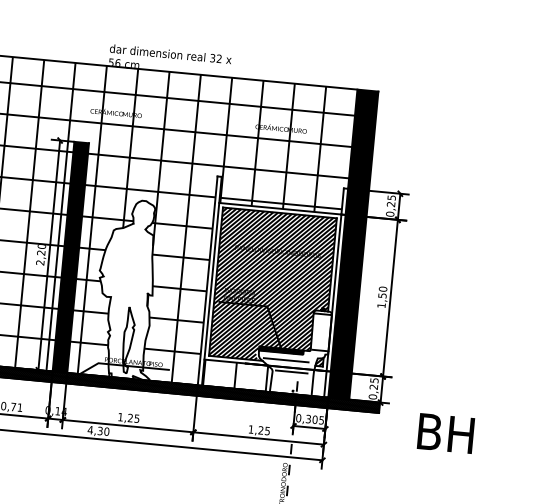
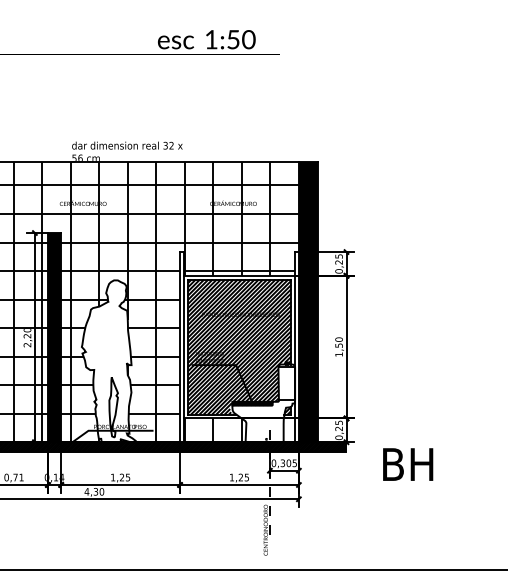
line: (285, 360) -> (257, 412), removed
line: (291, 372) -> (263, 422), removed

